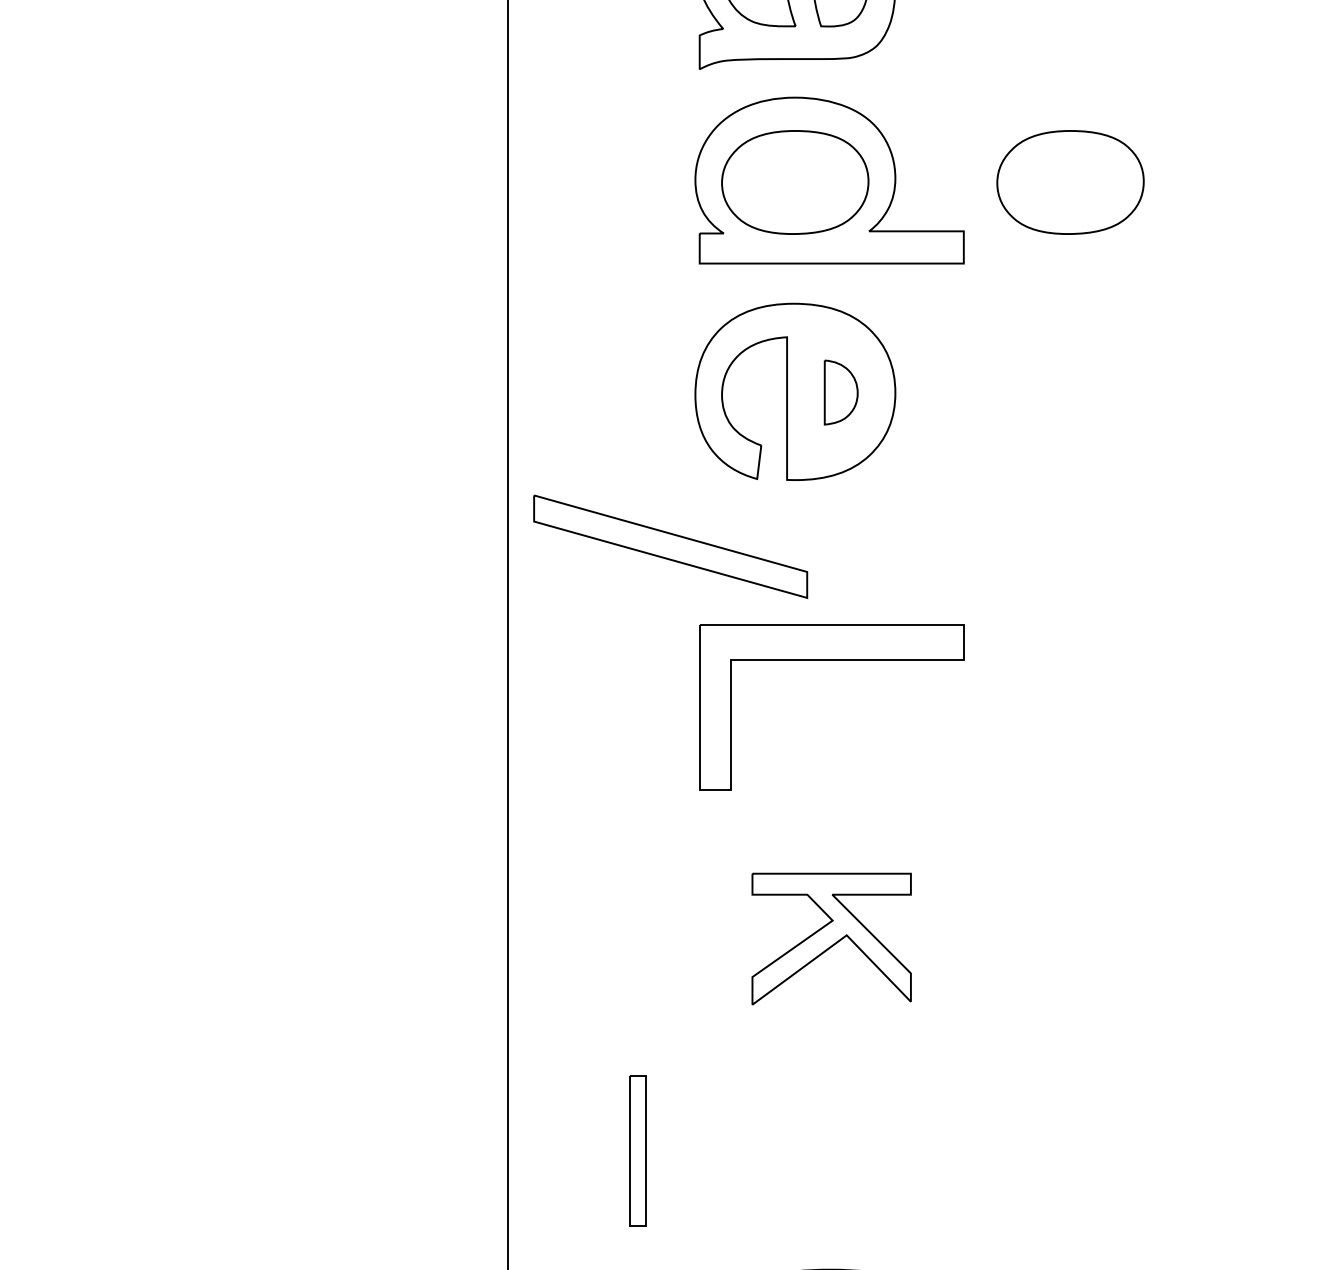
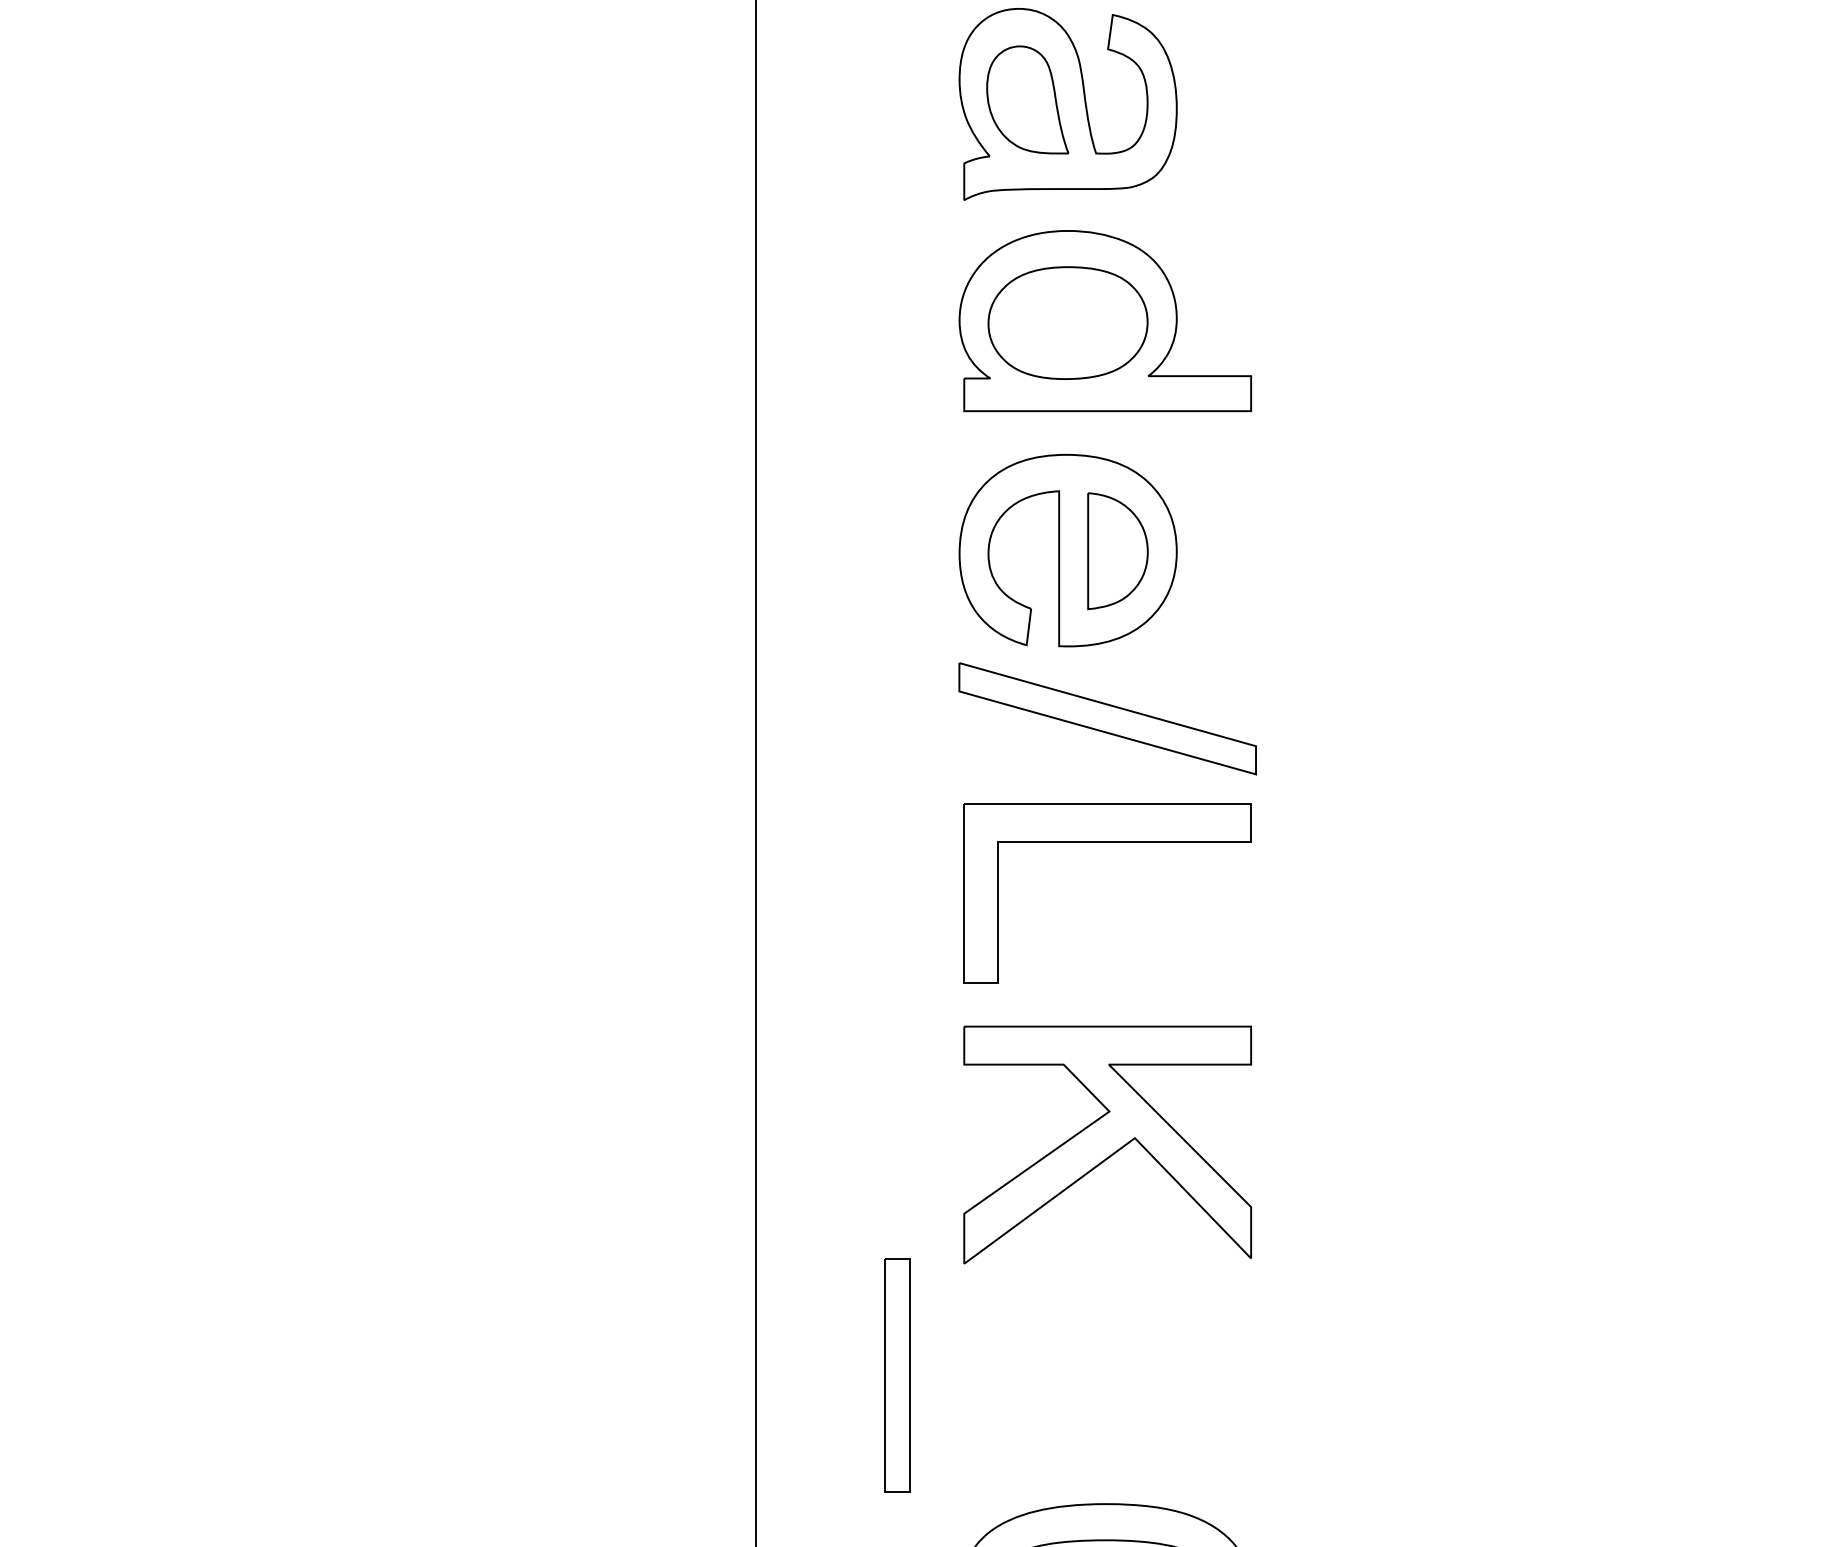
part: (1070, 181) -> (1366, 322), removed
part: (840, 392) -> (1117, 551), size x1.67
part: (670, 546) -> (1107, 718), moved
part: (831, 938) -> (1107, 1144), size x1.67
part: (638, 1151) -> (897, 1375), size x1.43

